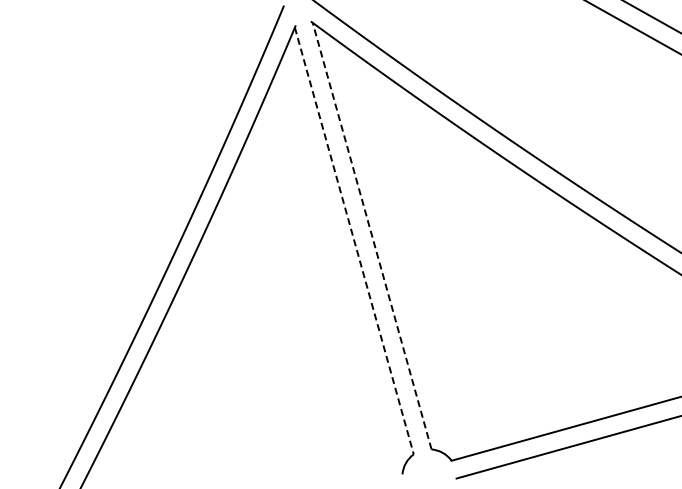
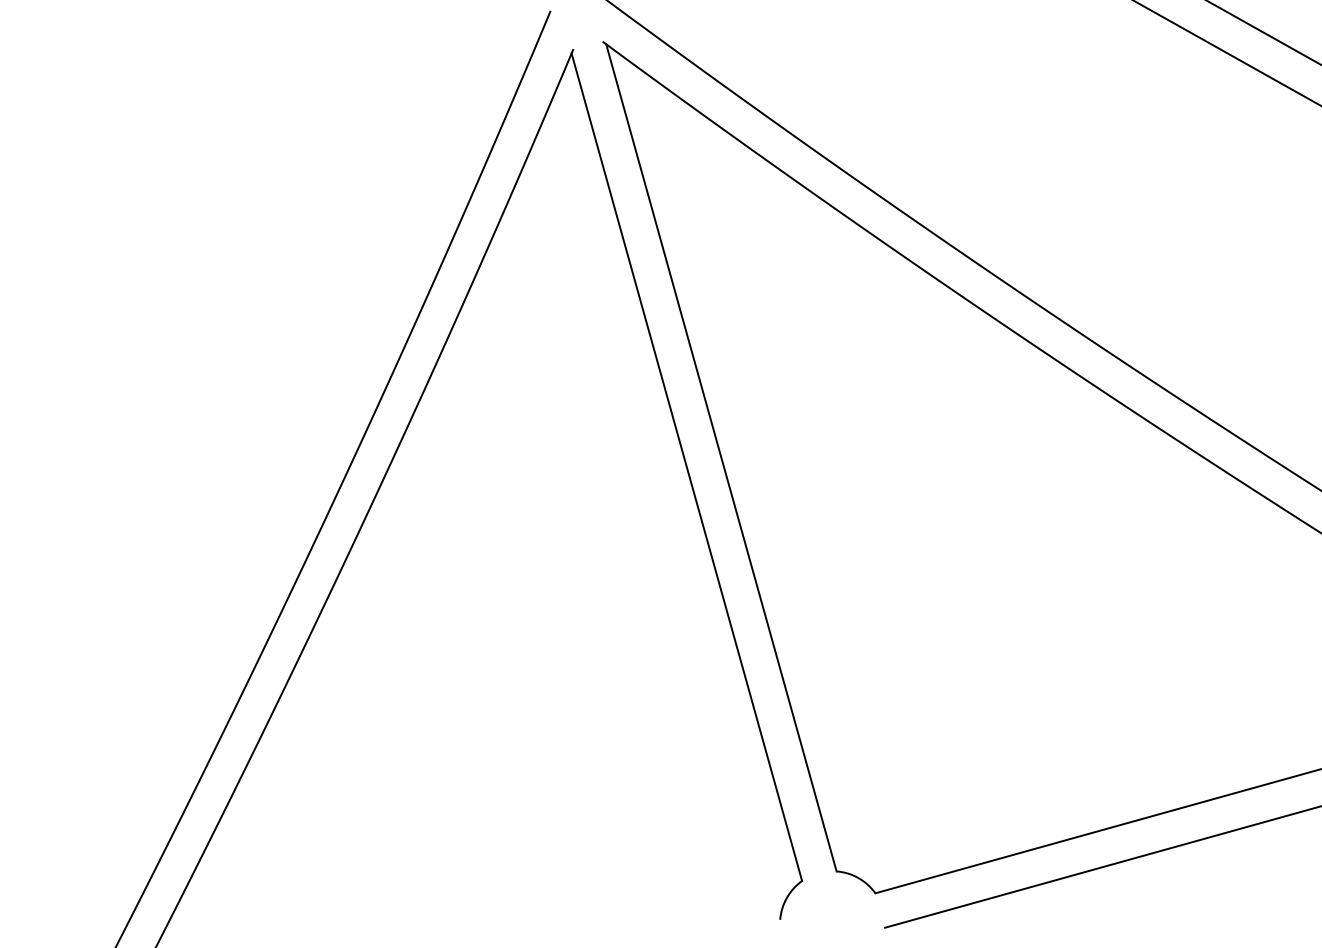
line: (372, 235) -> (722, 456), dashed -> solid
line: (354, 240) -> (687, 466), dashed -> solid

